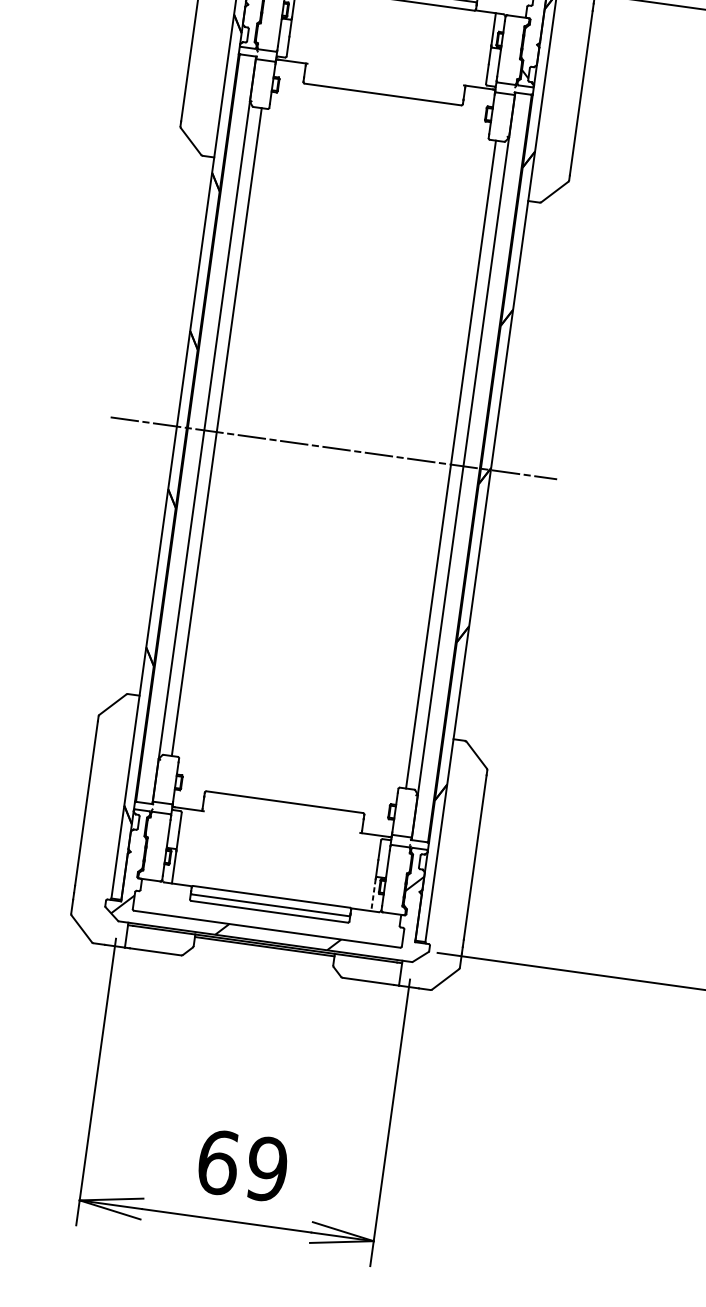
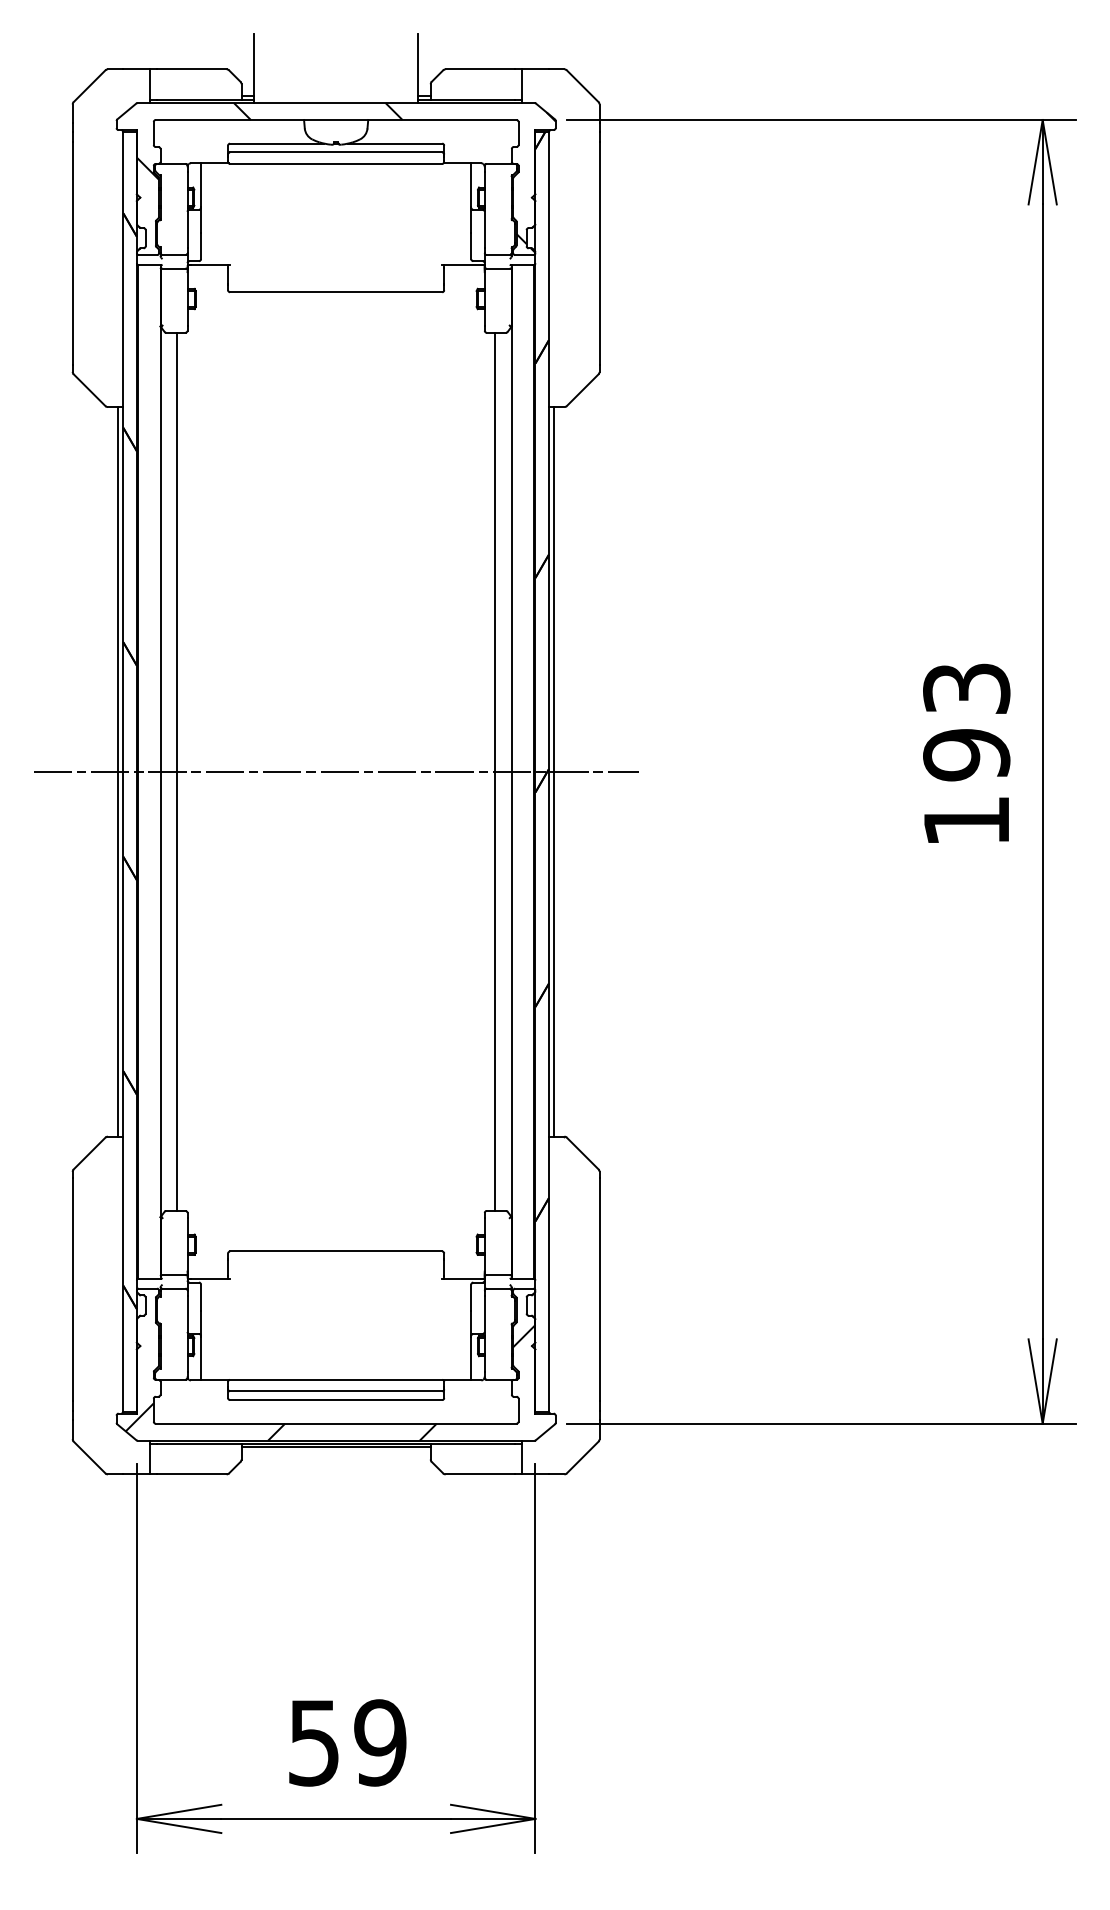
line: (172, 425) -> (117, 771), added
line: (495, 470) -> (554, 771), added
line: (373, 894) -> (471, 1358), dashed -> solid
text: (218, 1162) -> (314, 1742), 69 -> 59

